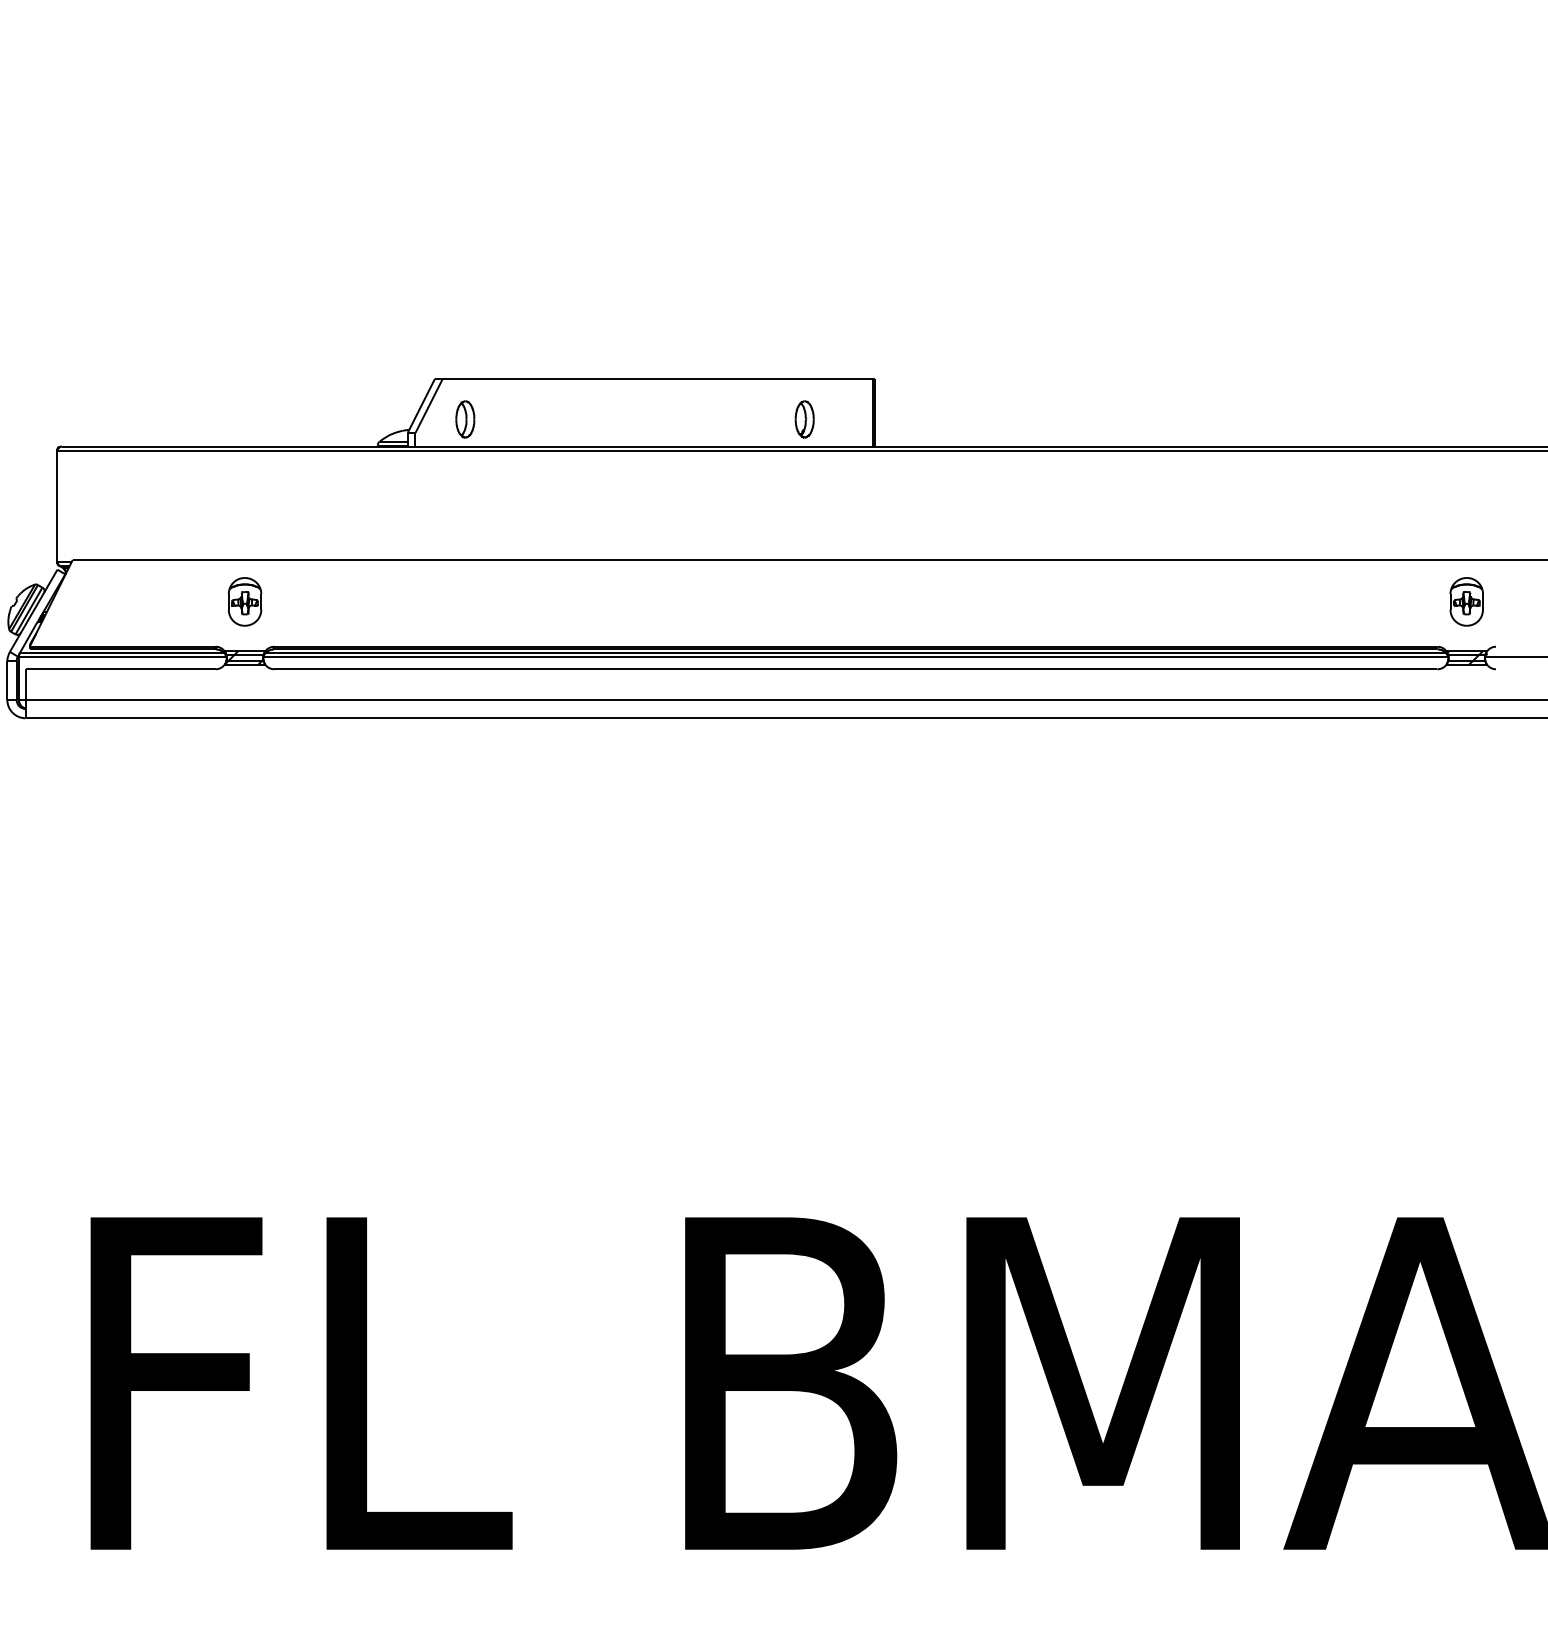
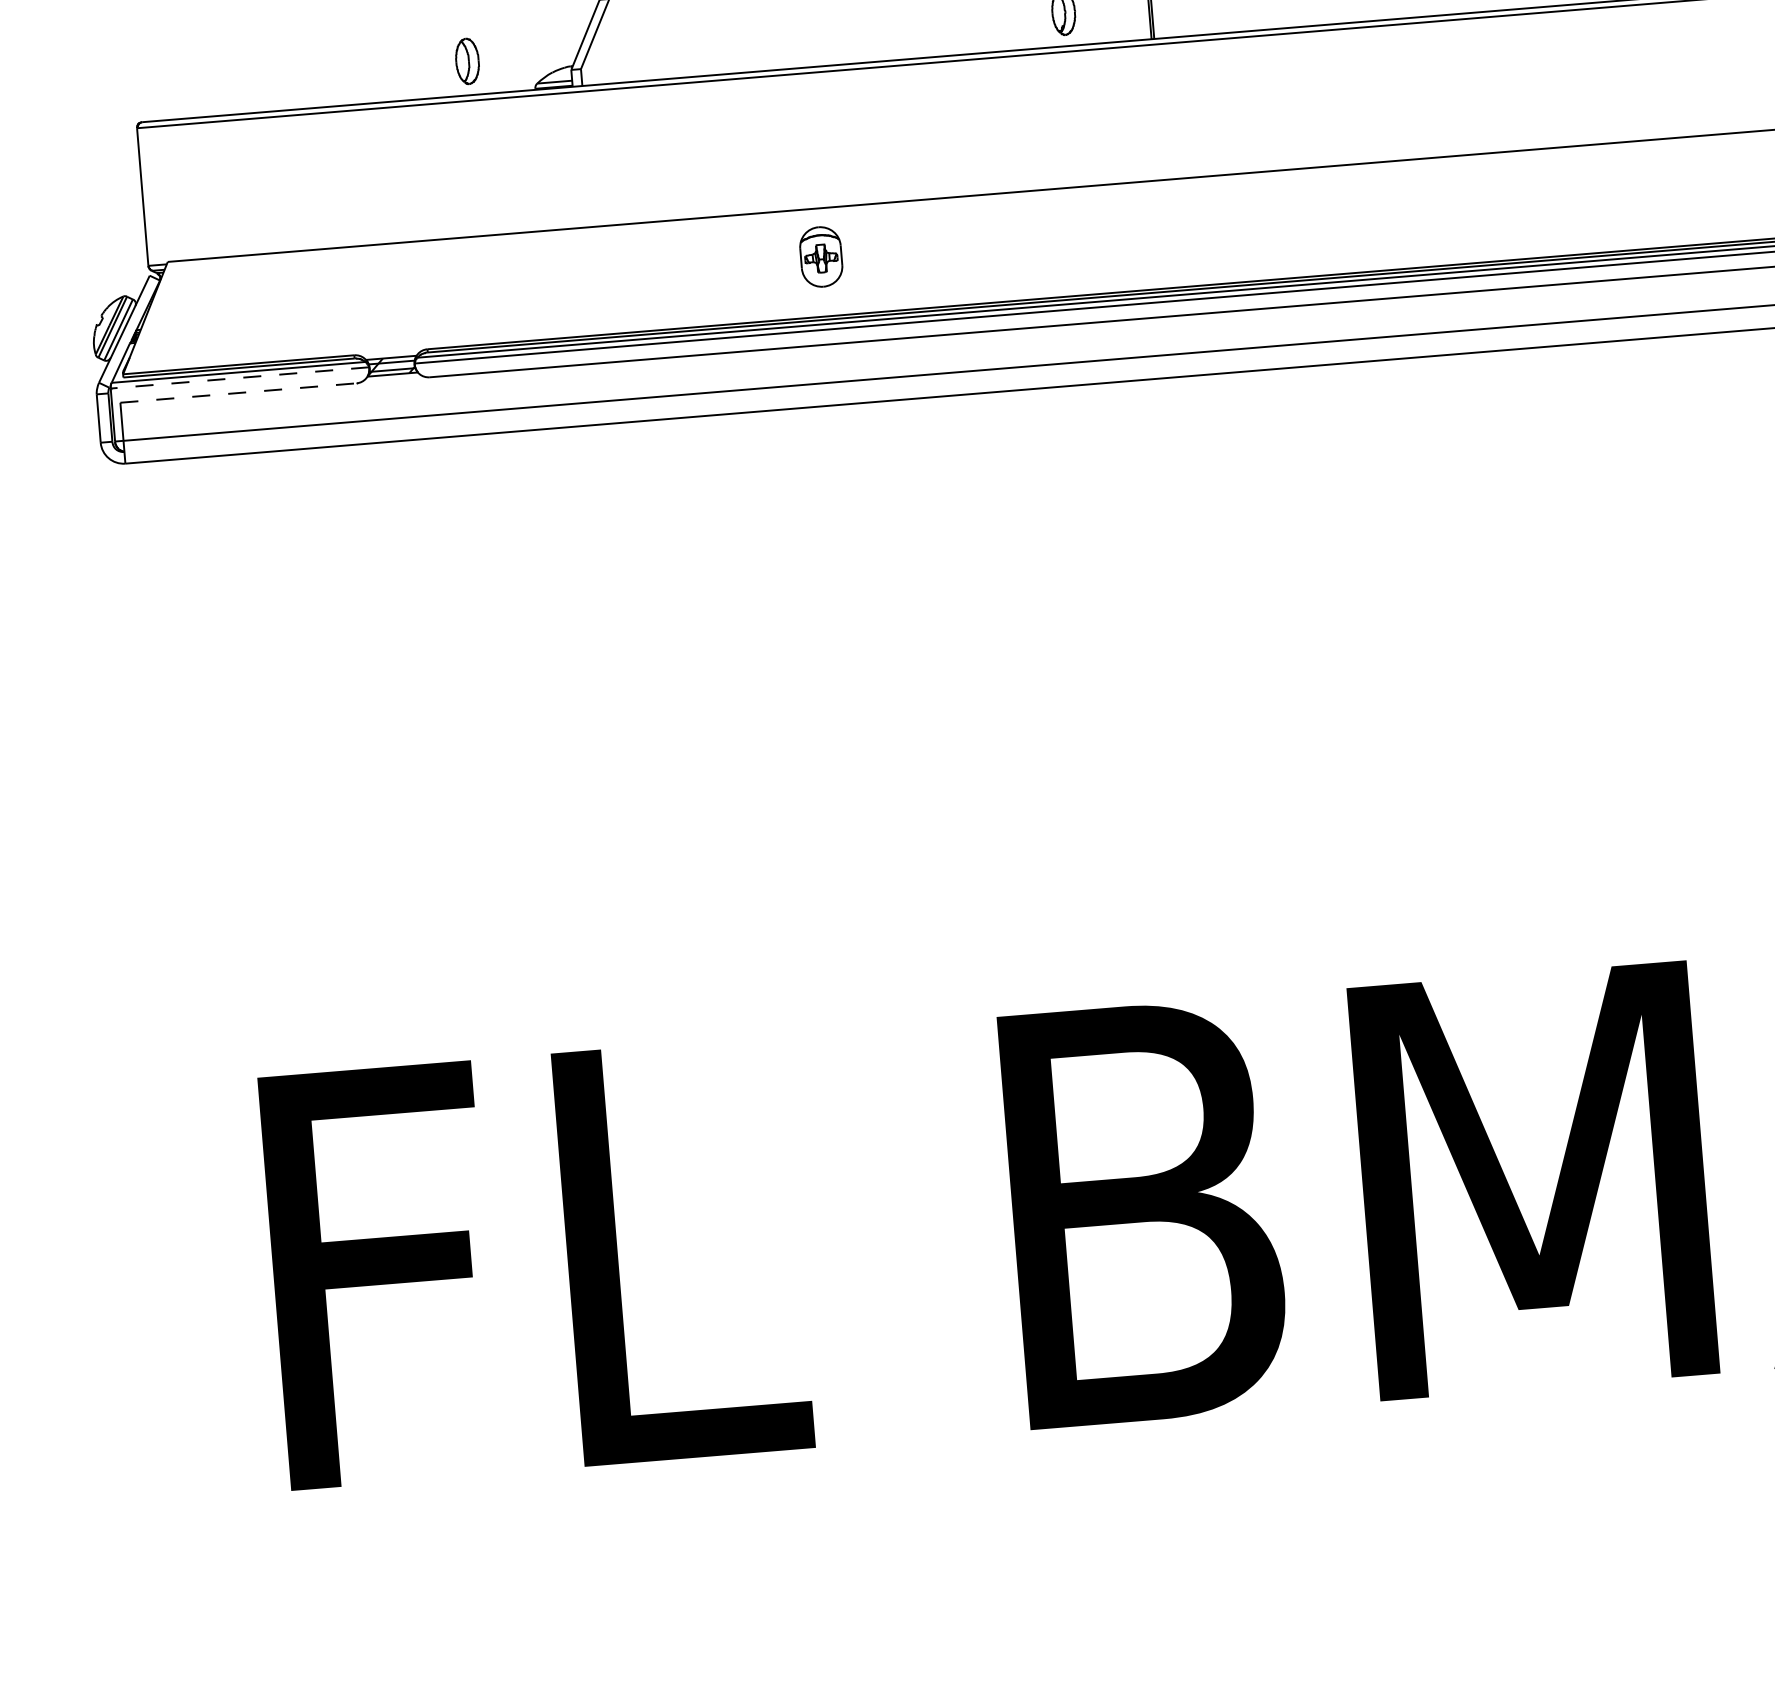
part: (465, 419) -> (467, 61), moved
part: (244, 601) -> (820, 256), moved
line: (121, 657) -> (238, 378), solid -> dashed
line: (121, 669) -> (239, 393), solid -> dashed

